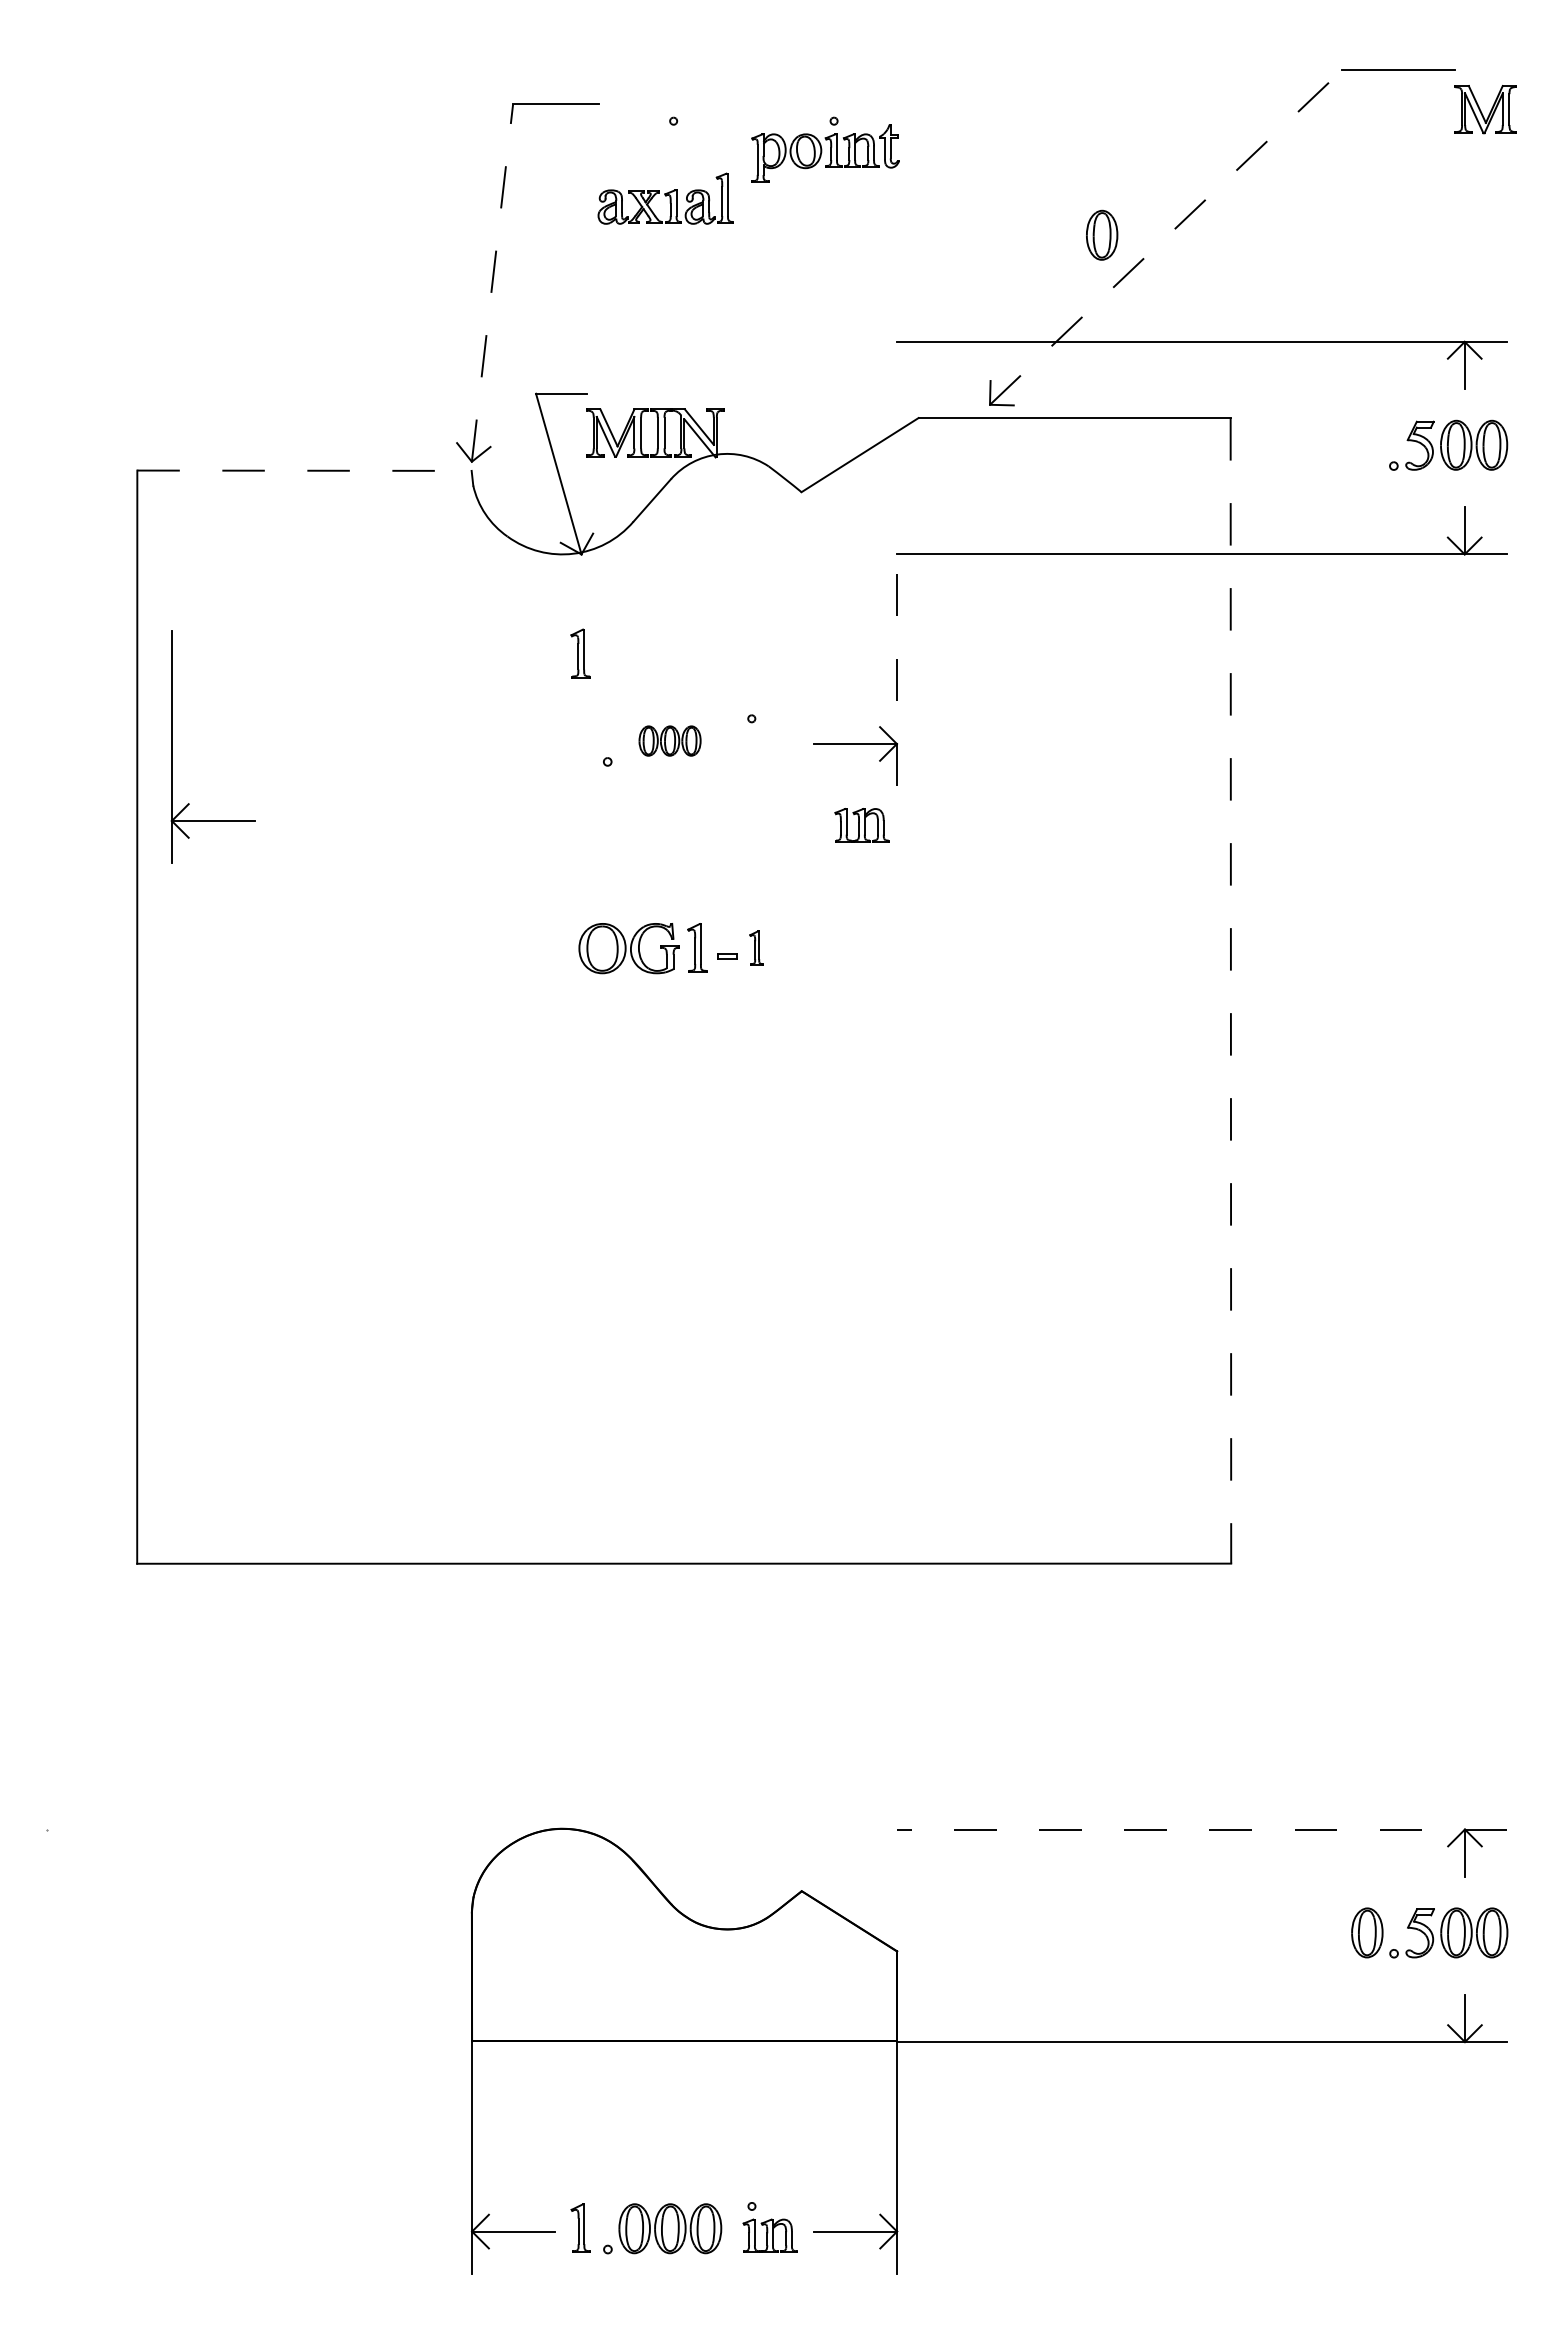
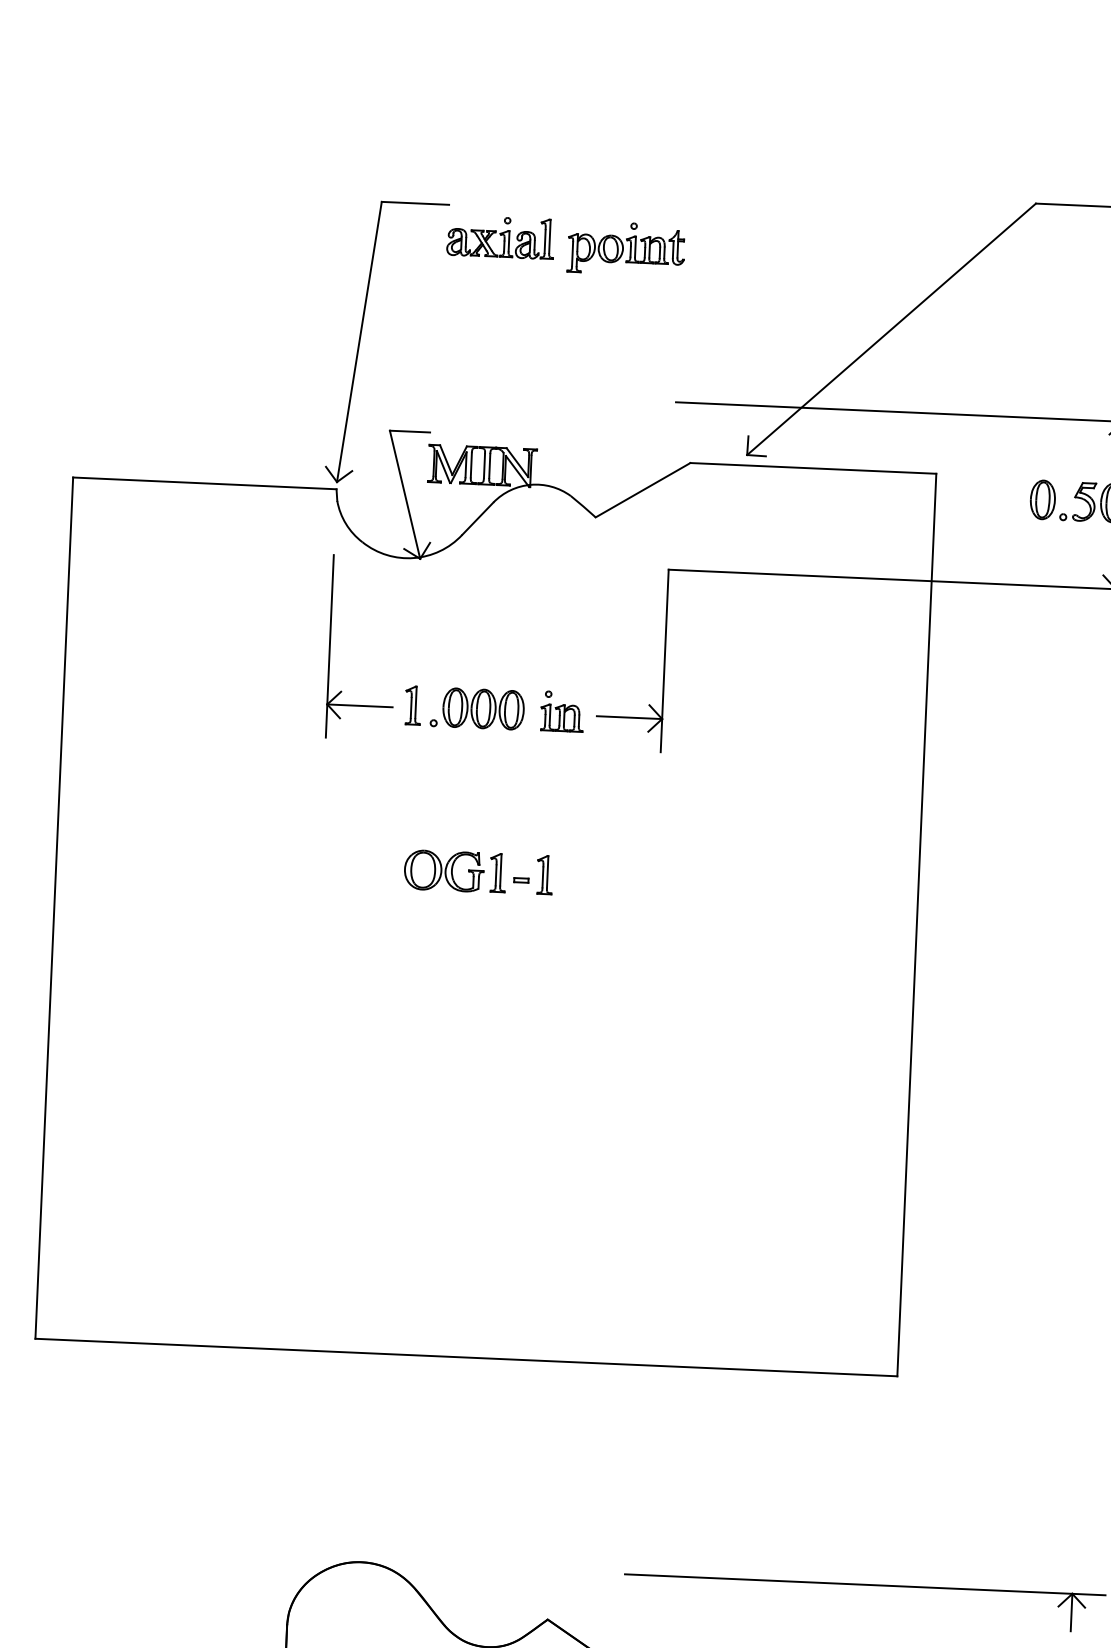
part: (665, 198) -> (500, 237), moved
part: (1102, 234) -> (1043, 499), moved
line: (1165, 237) -> (891, 329), dashed -> solid
line: (492, 283) -> (359, 342), dashed -> solid
line: (305, 470) -> (205, 483), dashed -> solid
part: (580, 653) -> (413, 705), moved
line: (896, 670) -> (664, 661), dashed -> solid
part: (669, 740) -> (483, 708), size x1.67
part: (172, 746) -> (330, 645), moved
part: (861, 825) -> (561, 718), moved
part: (756, 947) -> (544, 874), size x1.43
line: (1230, 990) -> (916, 924), dashed -> solid
line: (1202, 1829) -> (865, 1584), dashed -> solid

